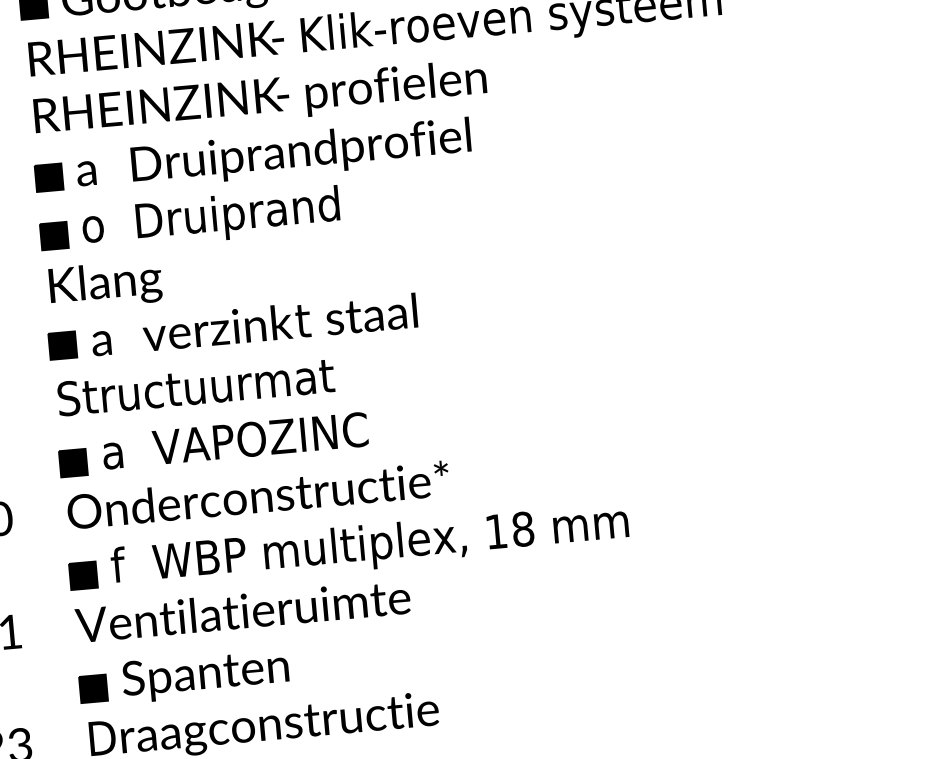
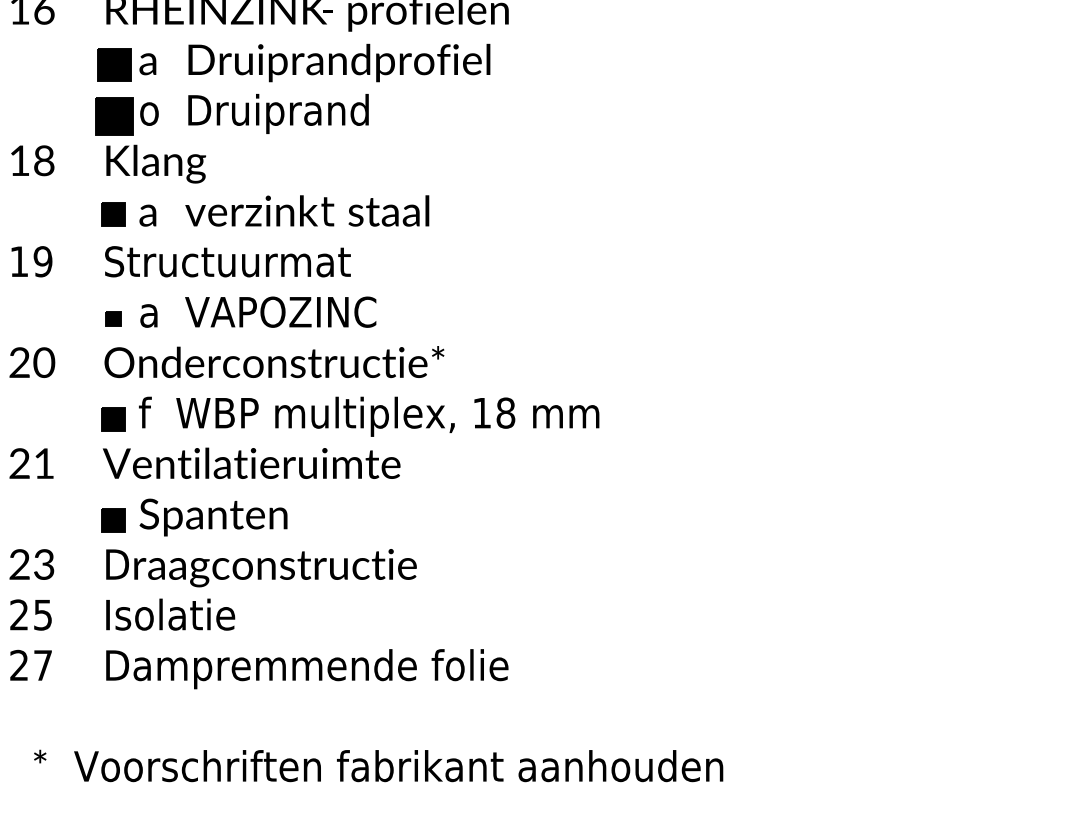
part: (49, 177) -> (114, 64), size x1.4
part: (54, 235) -> (114, 116), size x1.6
part: (73, 463) -> (113, 319), size x0.6

